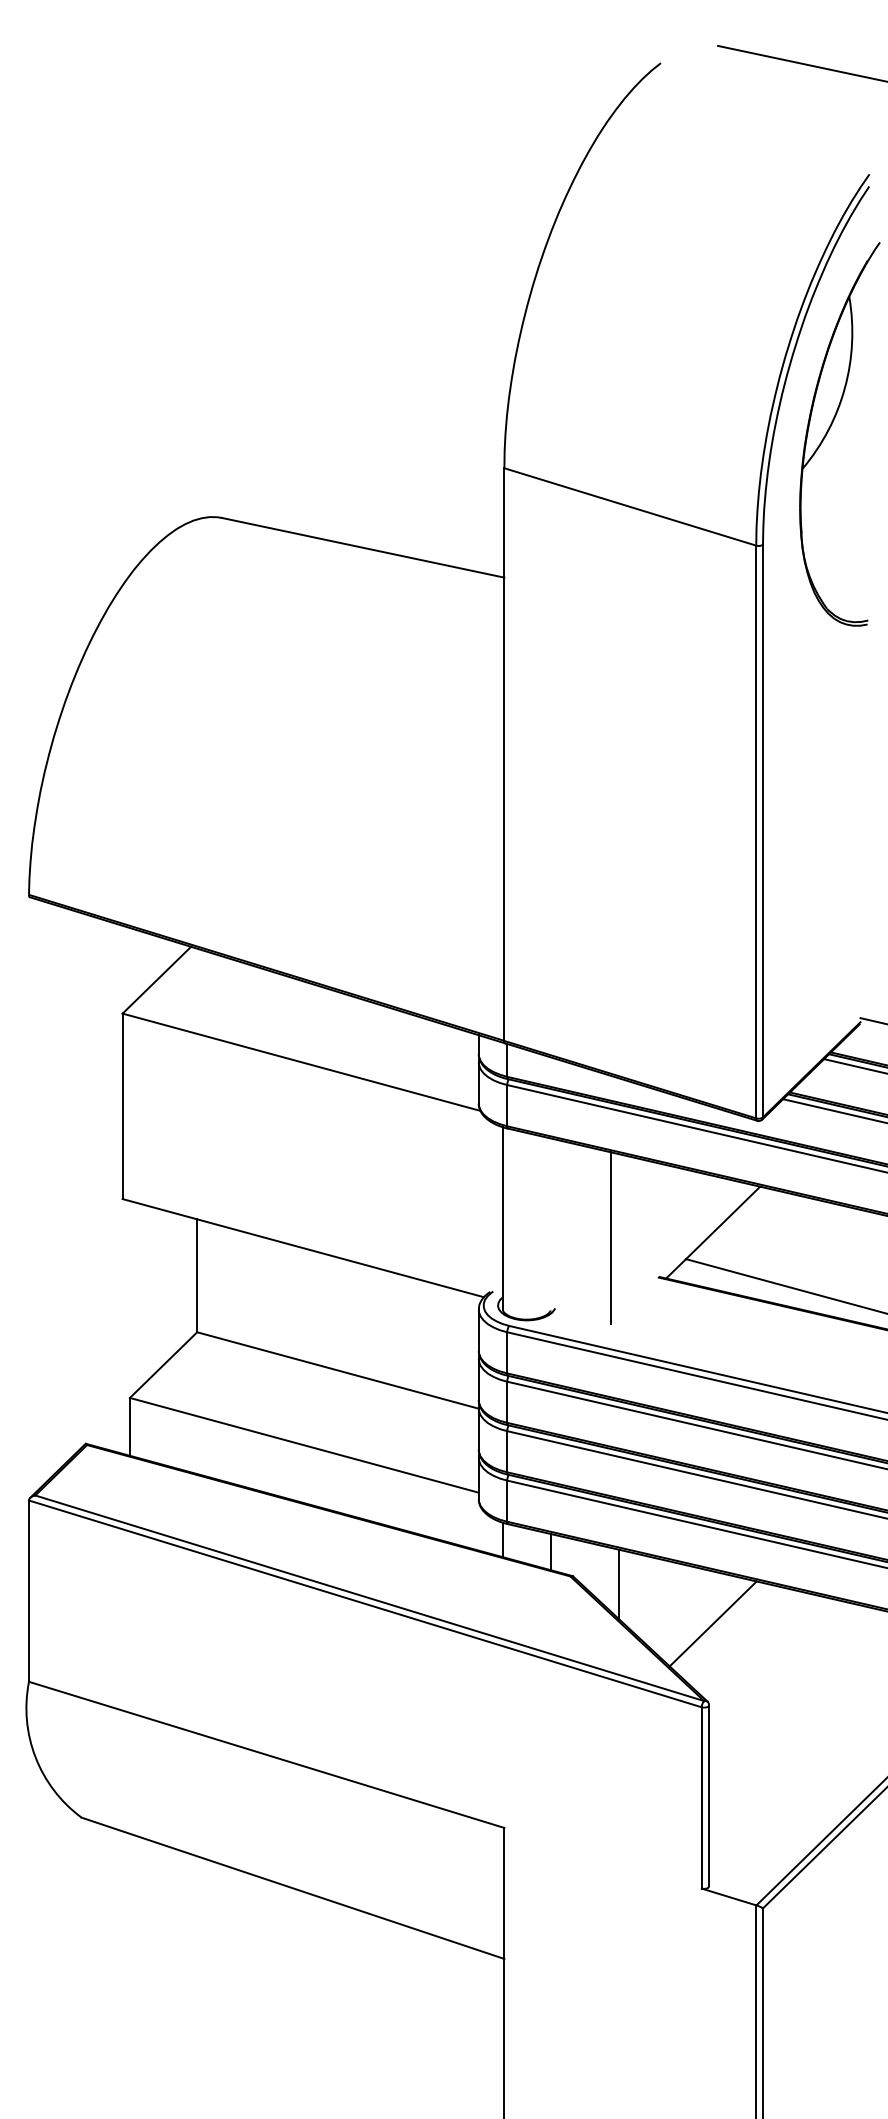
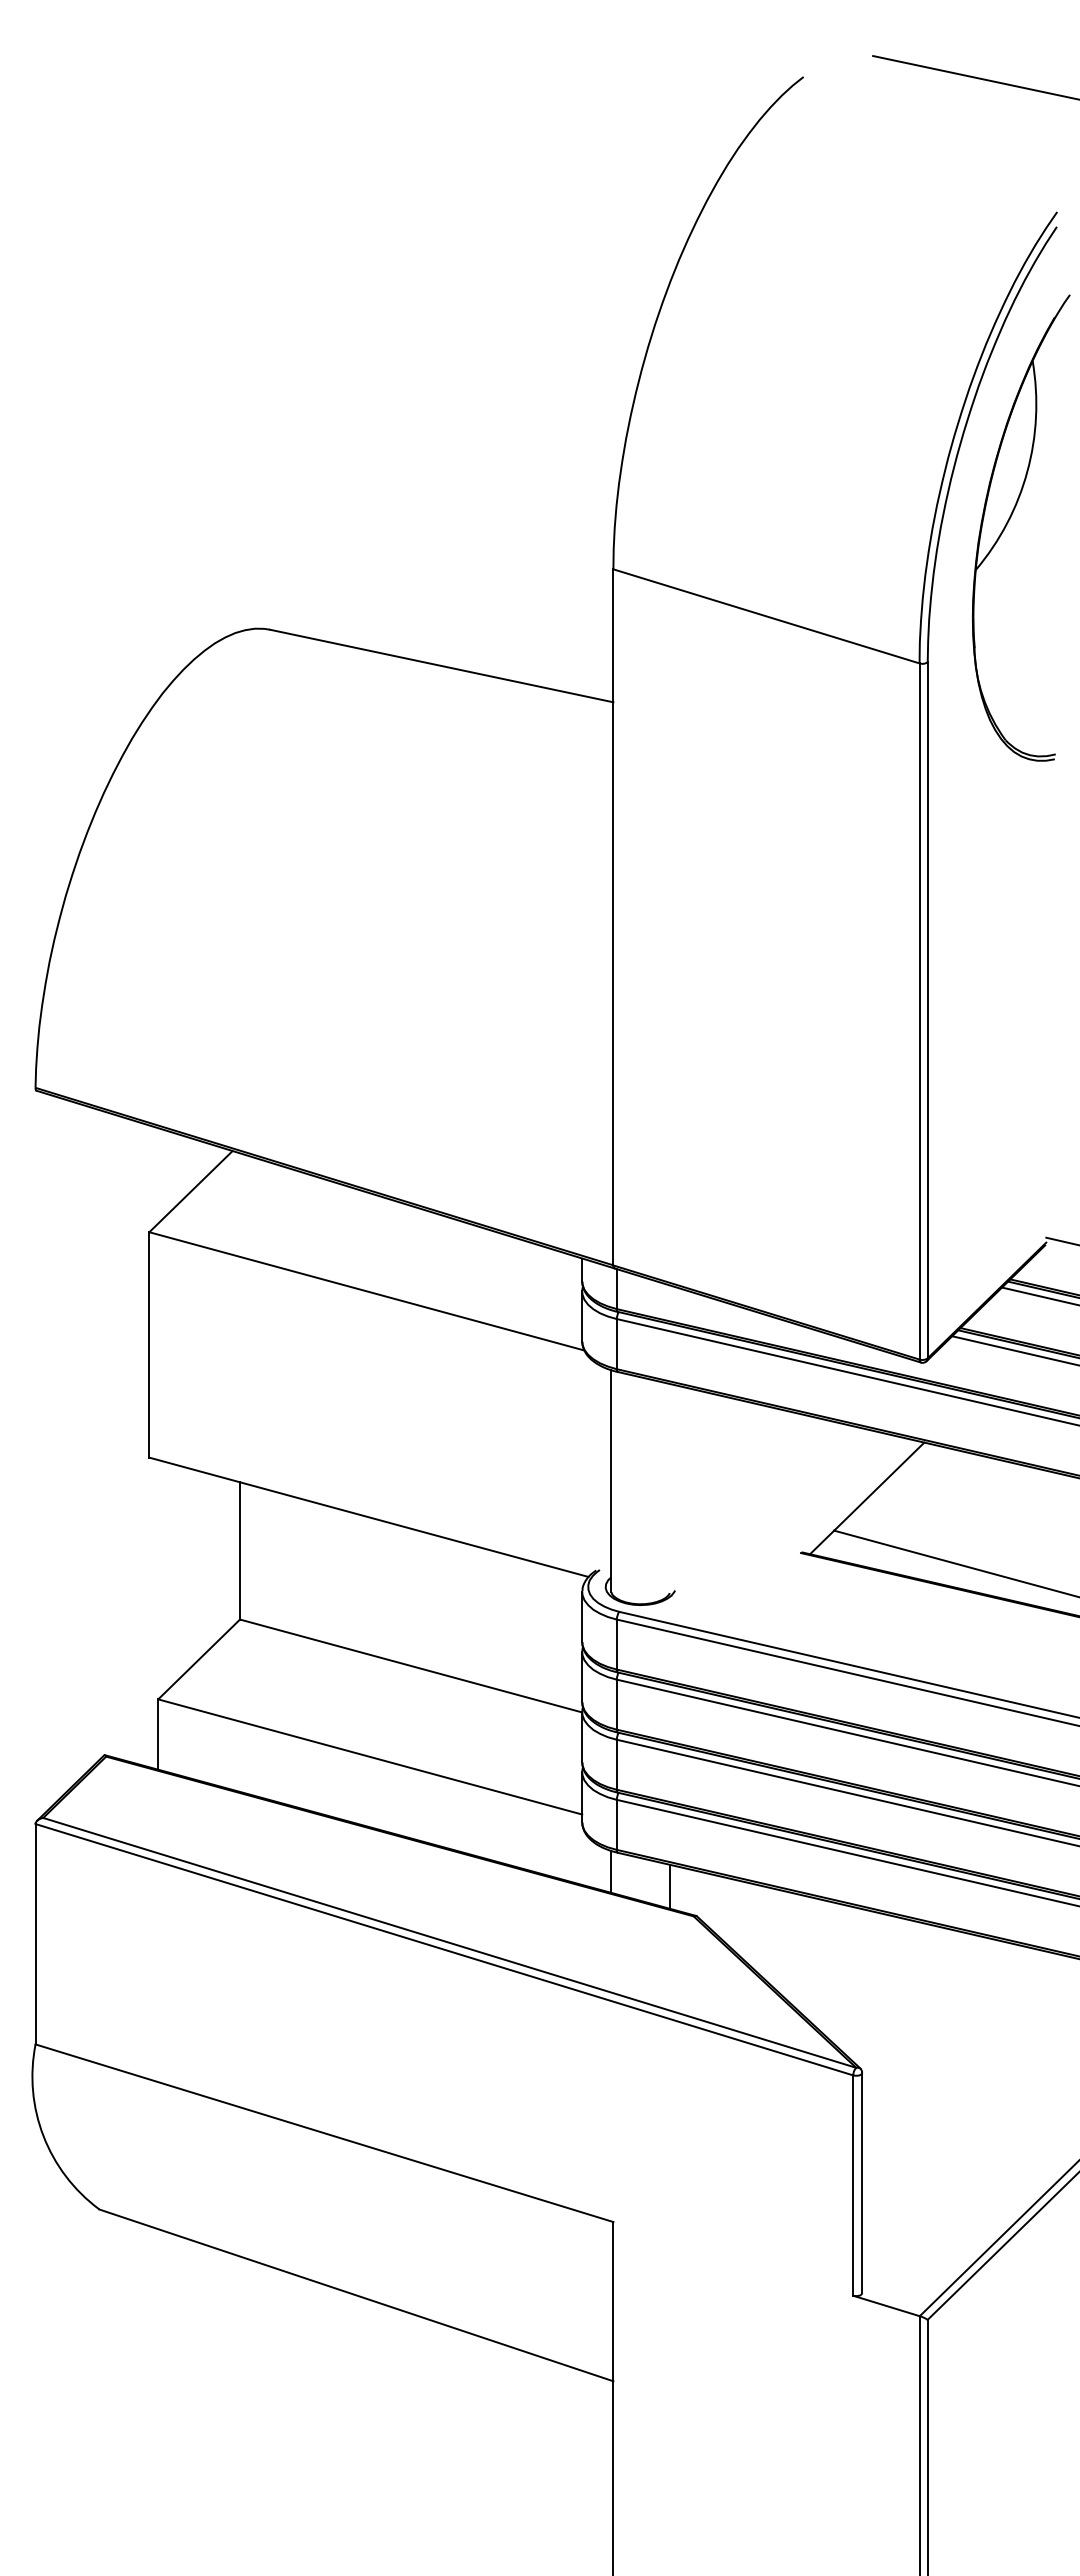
line: (611, 1237) -> (743, 1504), removed
line: (618, 1583) -> (752, 1925), removed
line: (713, 1623) -> (867, 1973), removed

